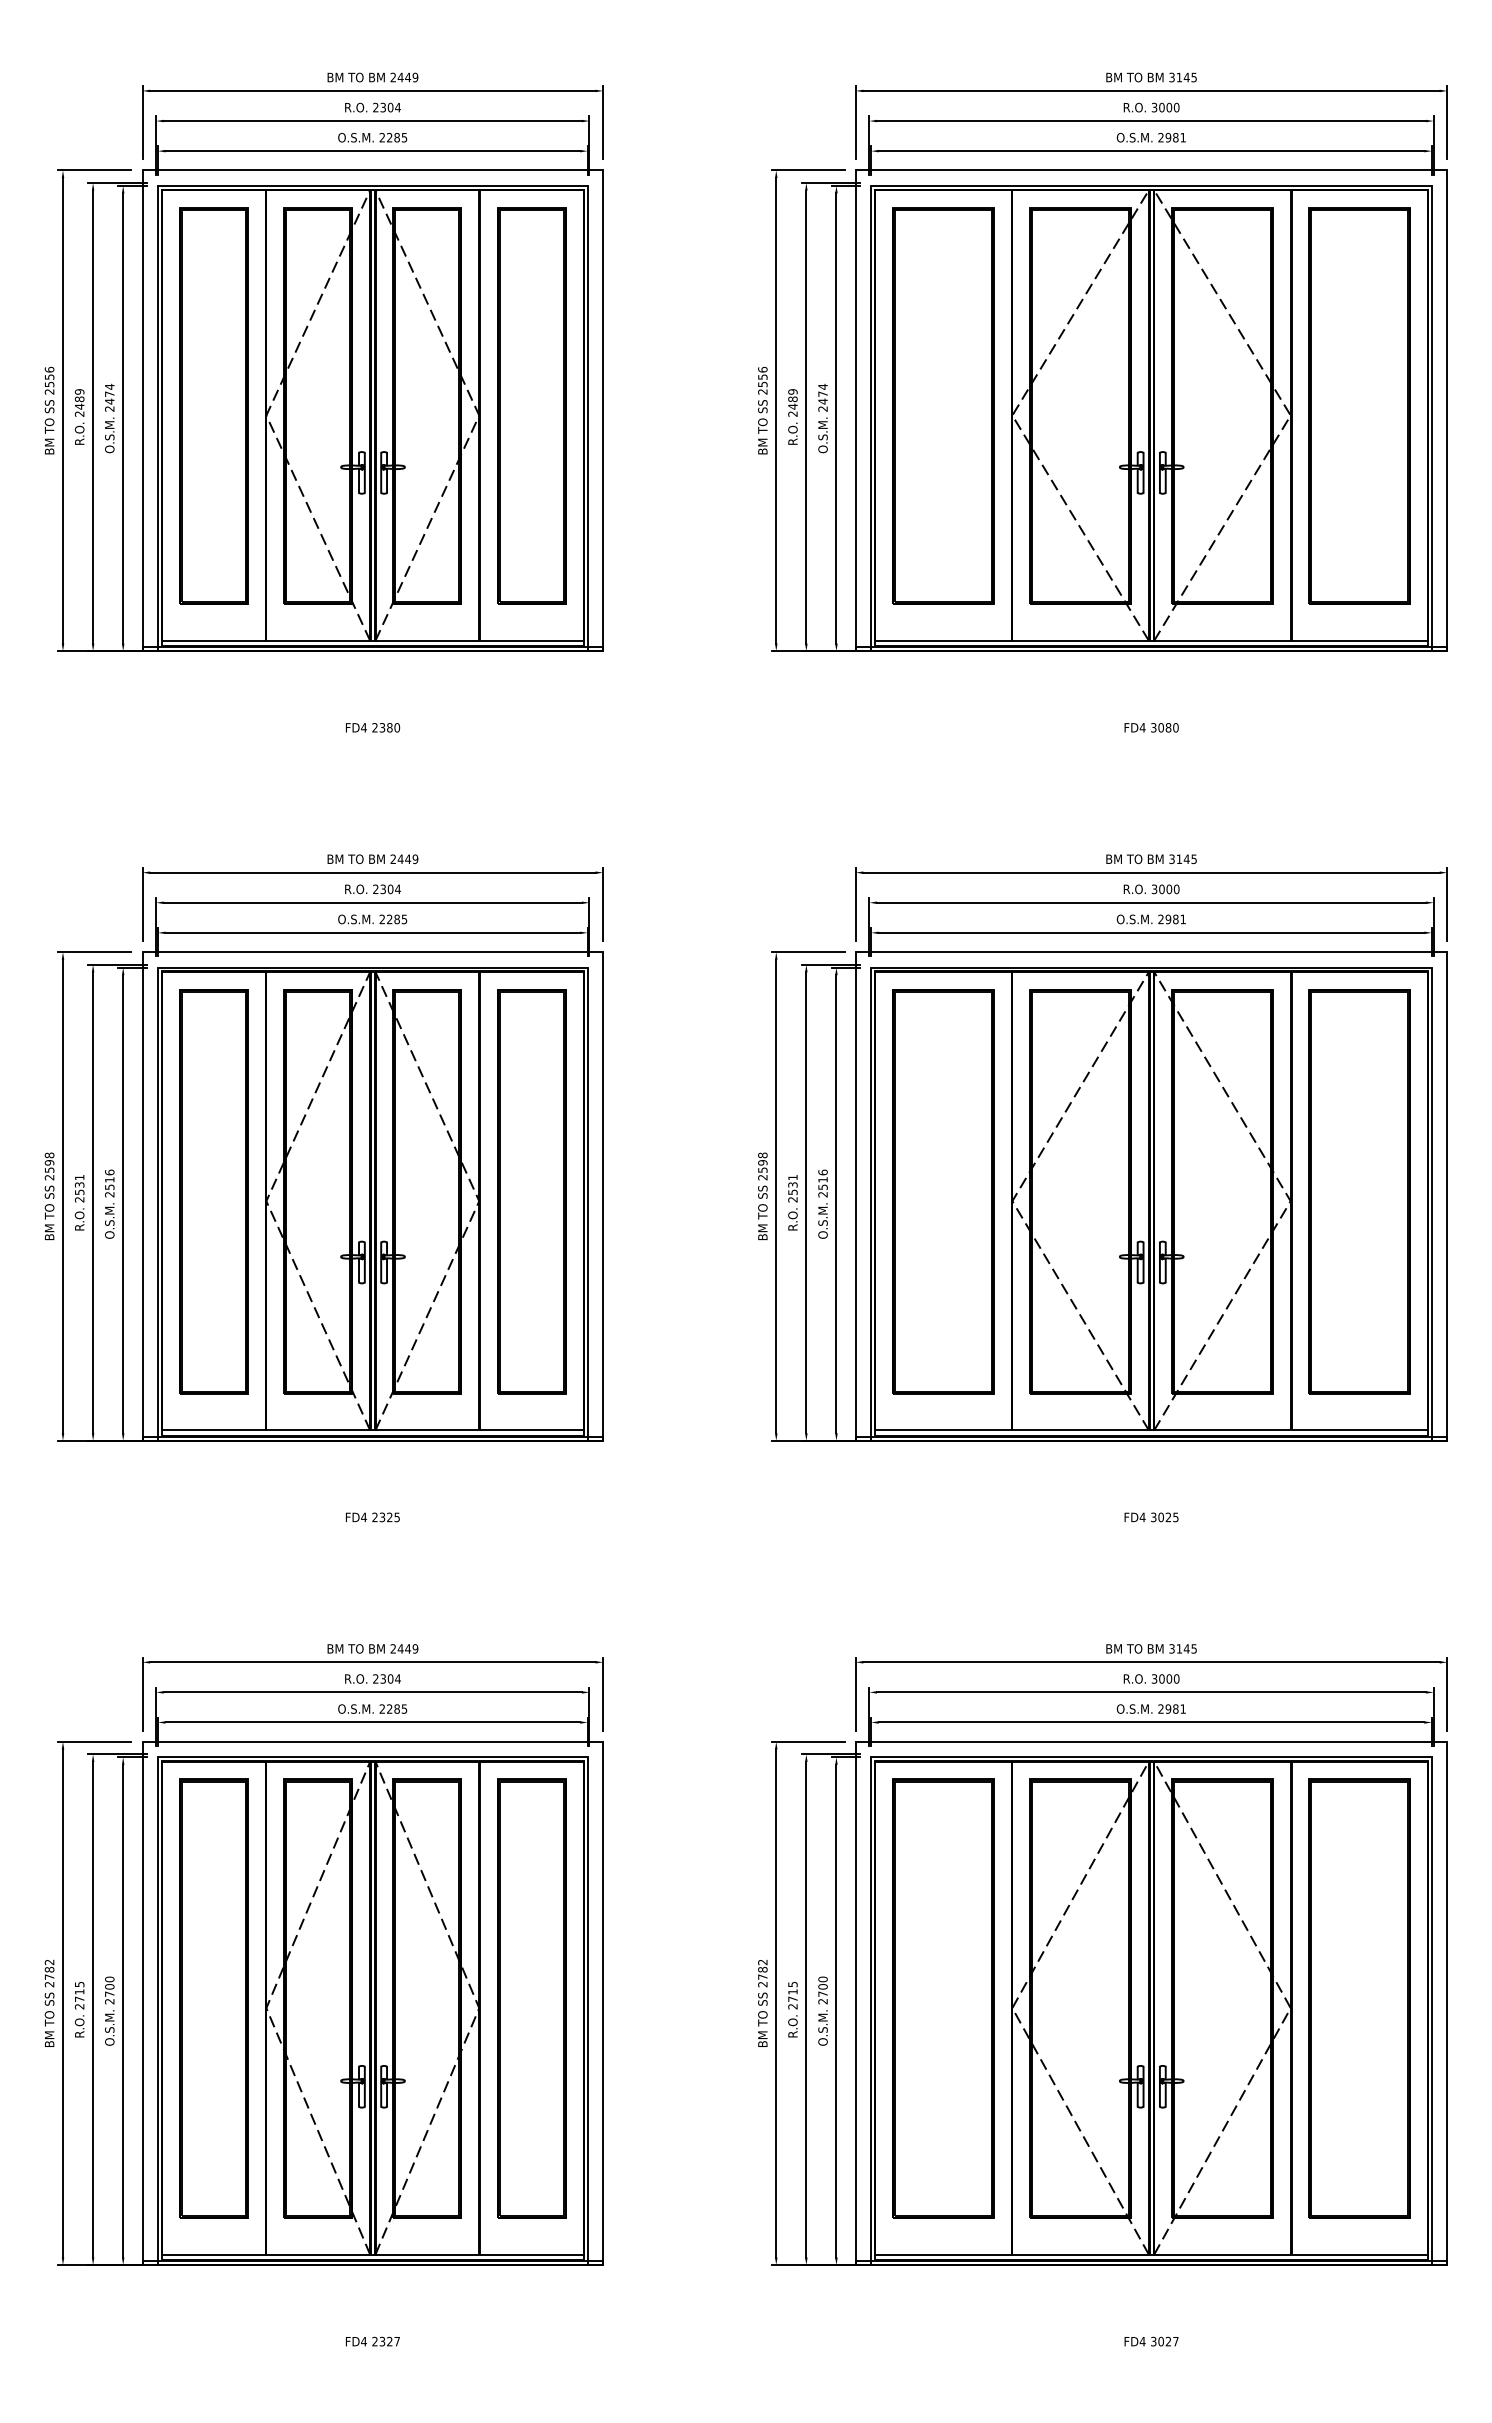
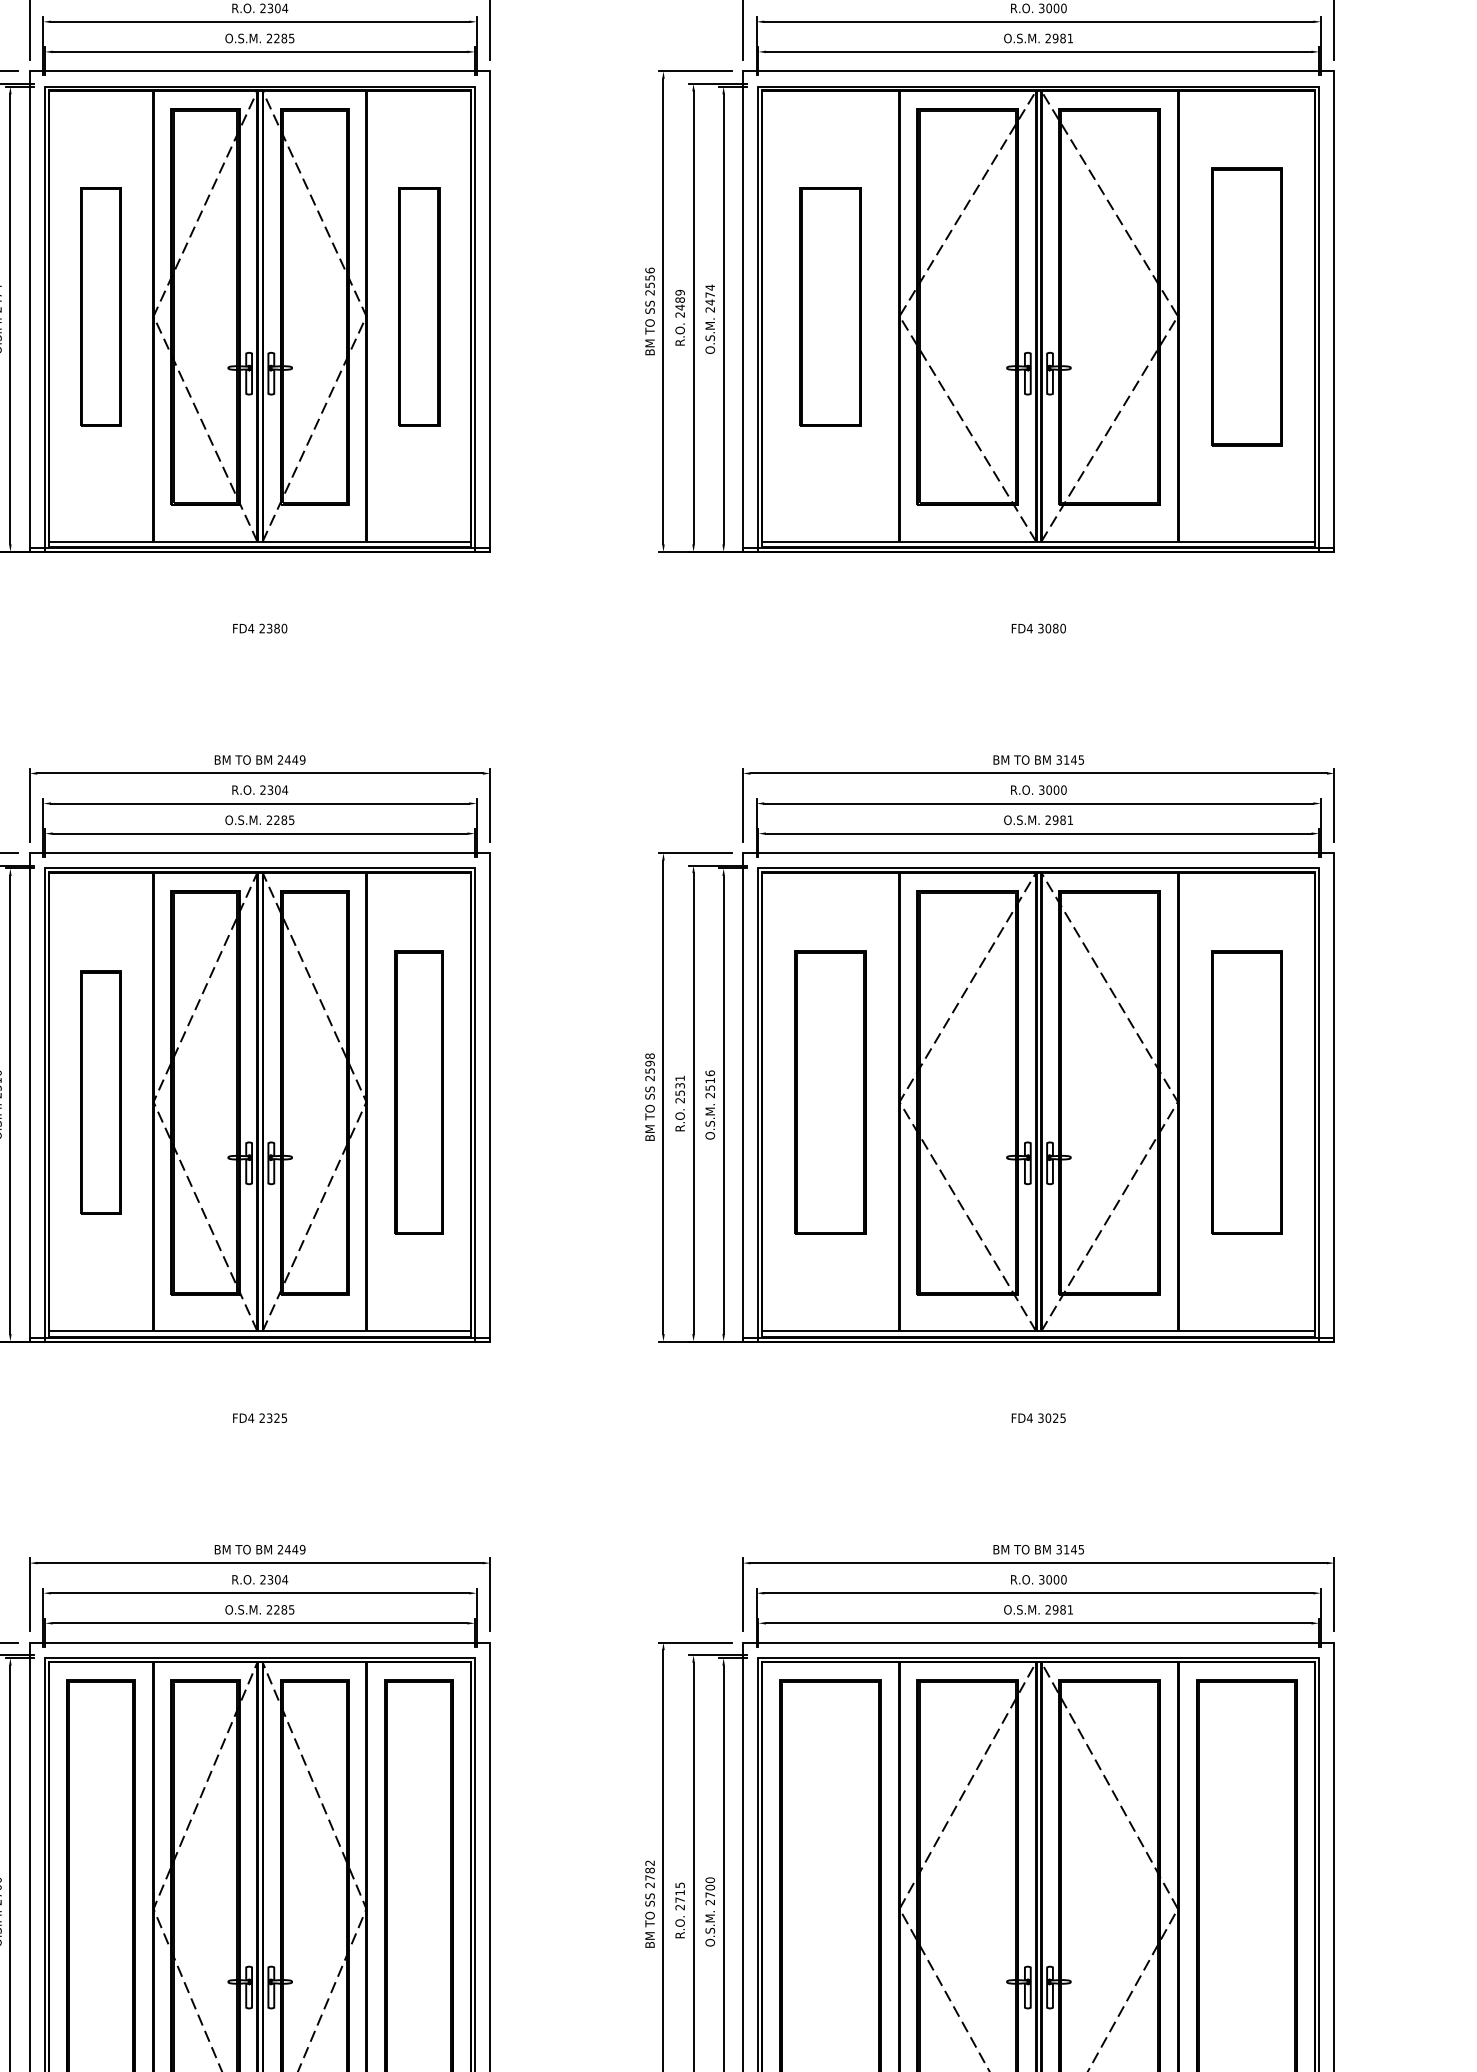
part: (213, 405) -> (100, 306), size x0.6
part: (531, 405) -> (418, 306), size x0.6
part: (943, 405) -> (830, 306), size x0.6
part: (1359, 405) -> (1246, 306), size x0.7
part: (213, 1191) -> (100, 1092), size x0.6
part: (531, 1191) -> (418, 1092), size x0.7
part: (943, 1191) -> (830, 1092), size x0.7
part: (1359, 1191) -> (1246, 1092), size x0.7

